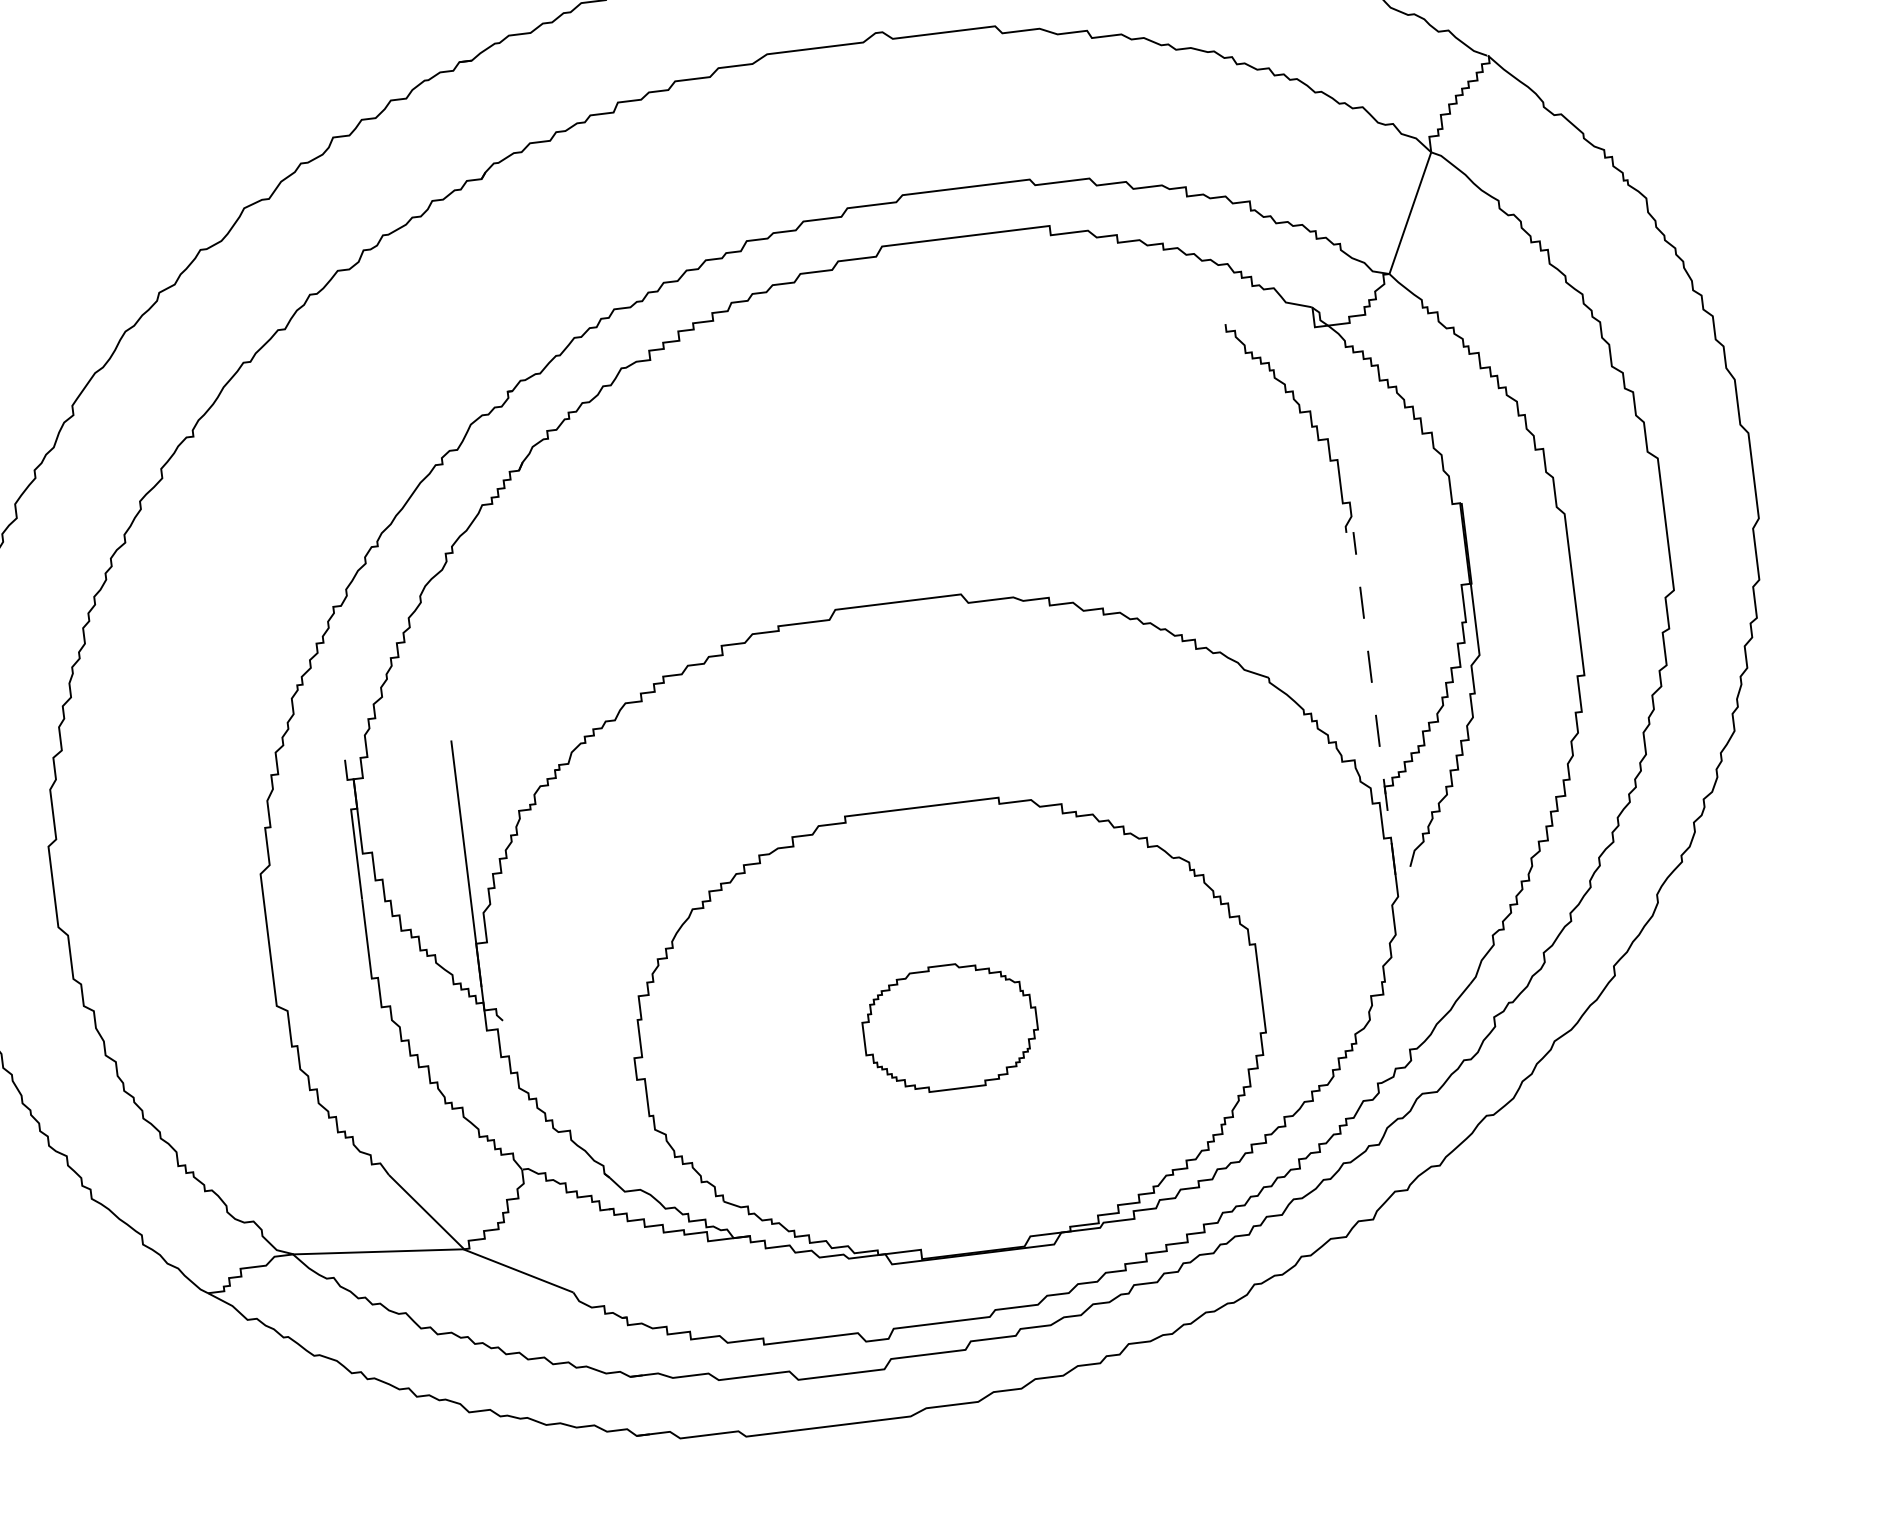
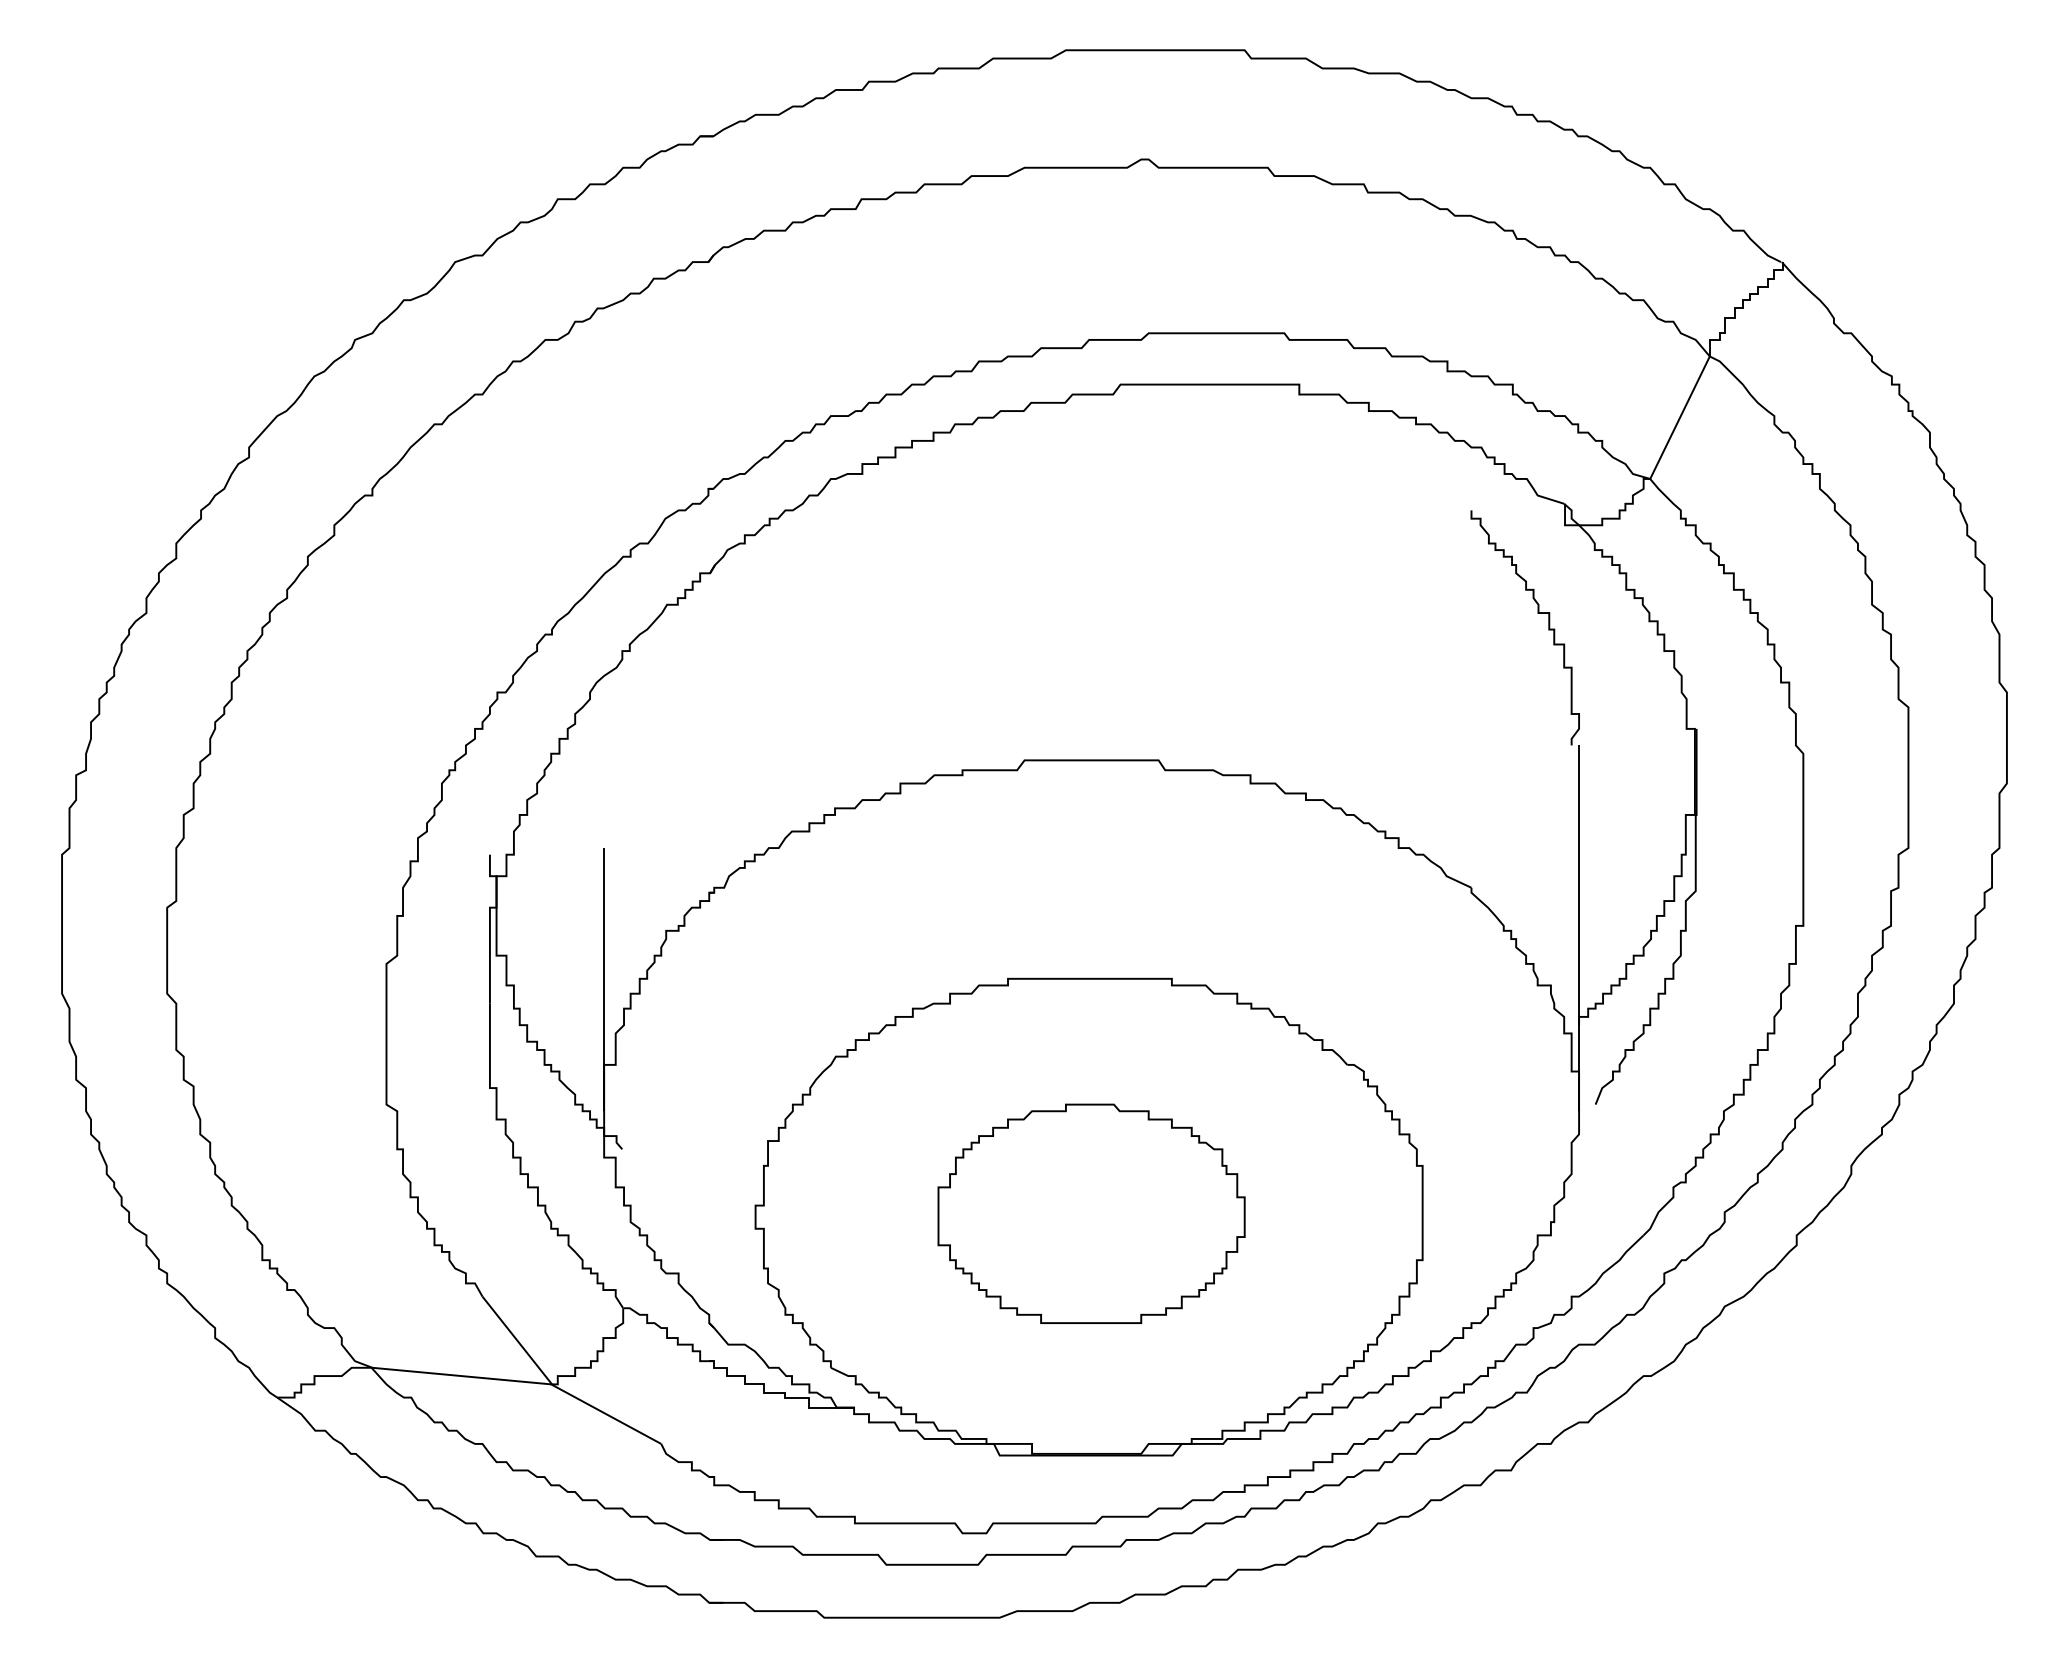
line: (1374, 703) -> (1579, 928), dashed -> solid
part: (950, 1026) -> (1091, 1213), size x1.67

